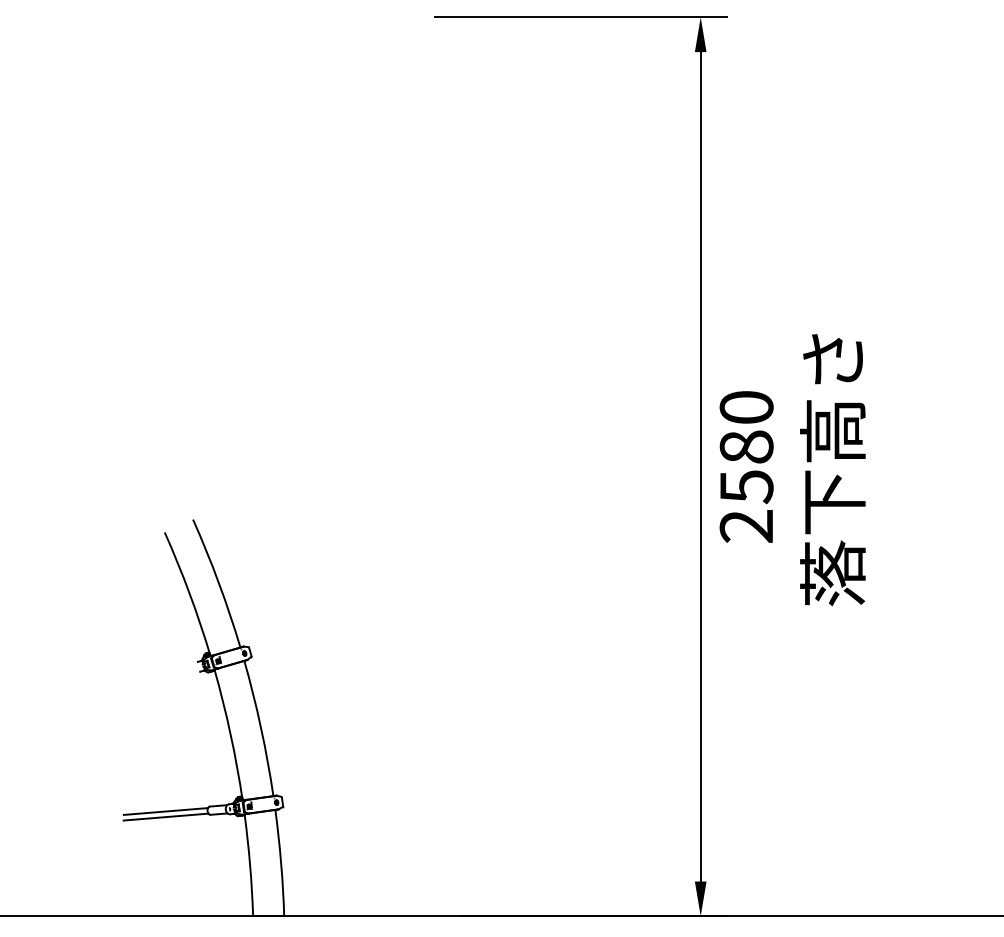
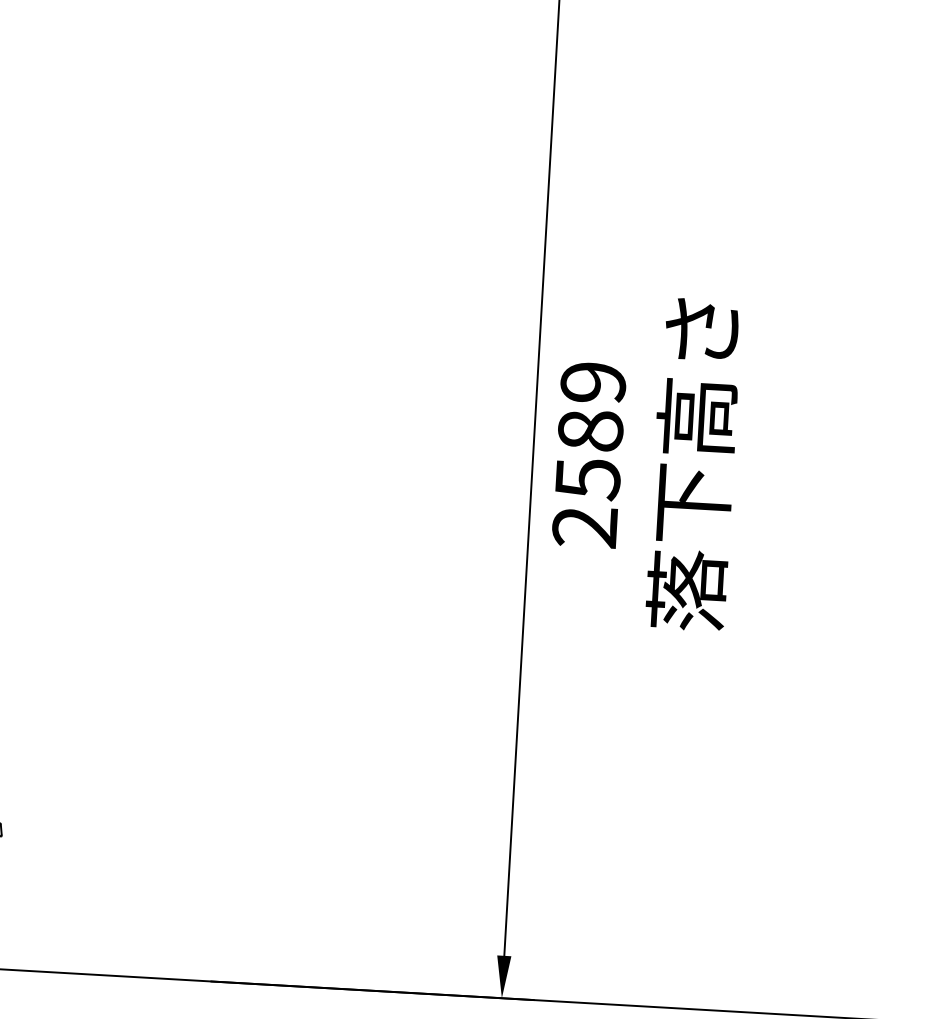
text: (746, 407) -> (593, 382), 2580 -> 2589

